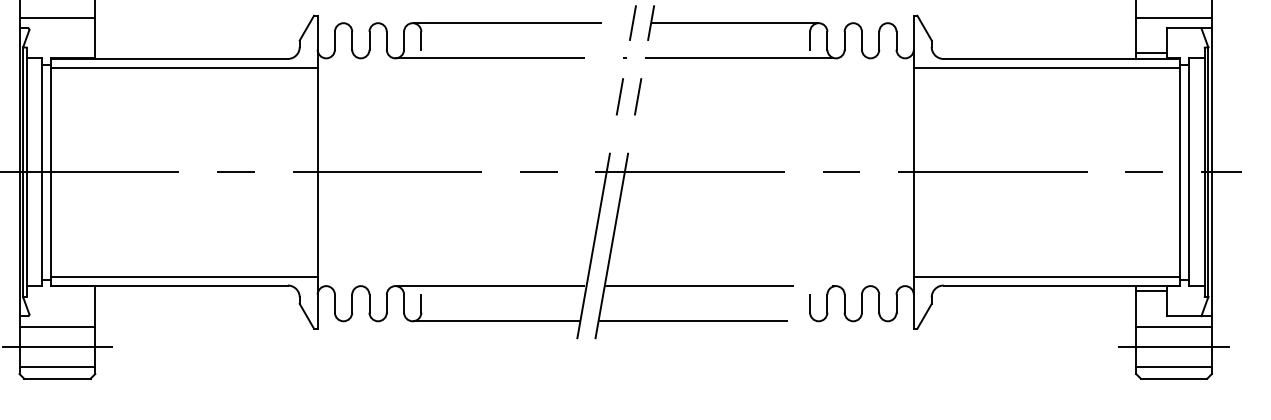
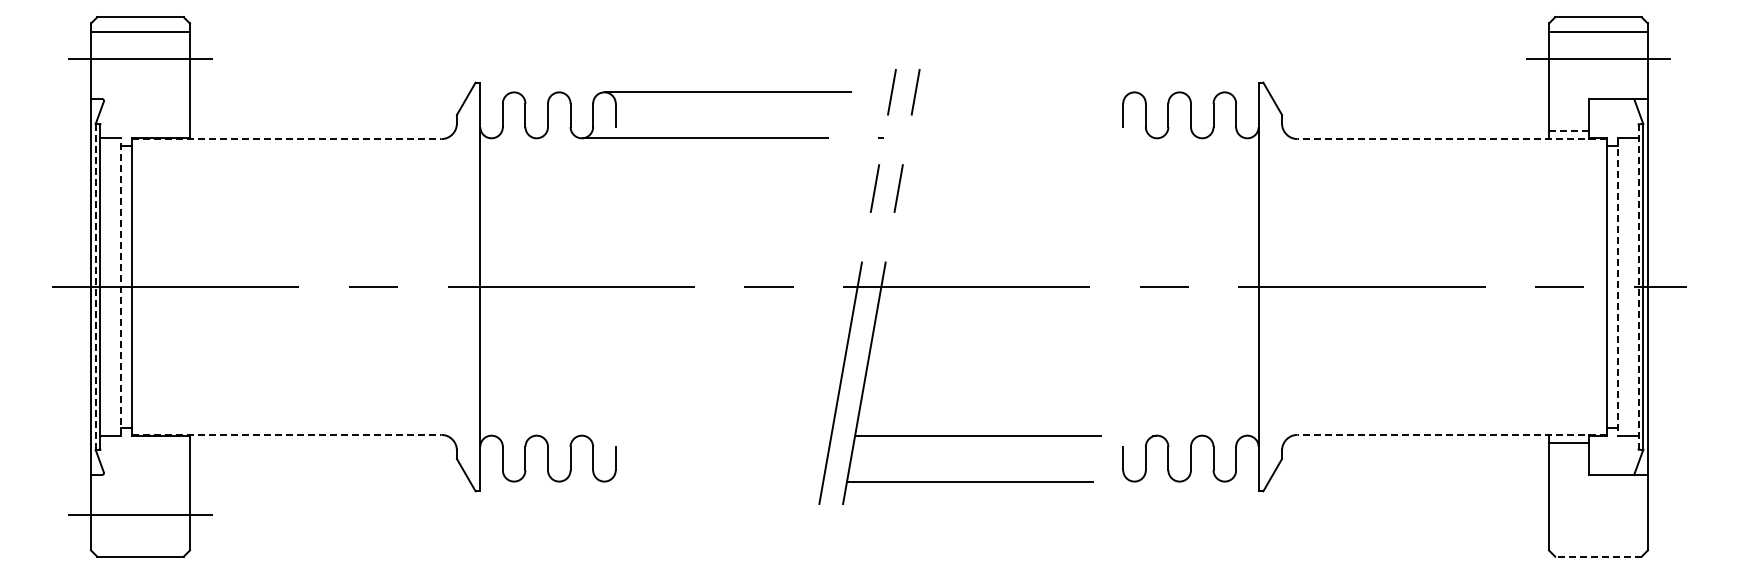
line: (57, 17) -> (140, 85), removed
line: (1174, 17) -> (1598, 85), removed
line: (734, 23) -> (1024, 92), removed
line: (1151, 53) -> (1568, 131), solid -> dashed
line: (740, 58) -> (1032, 138), removed
line: (169, 59) -> (286, 139), solid -> dashed
line: (1062, 59) -> (1452, 139), solid -> dashed
line: (184, 67) -> (306, 150), removed
line: (1046, 67) -> (1432, 150), removed
line: (22, 171) -> (95, 286), solid -> dashed
line: (42, 171) -> (120, 286), solid -> dashed
line: (1189, 172) -> (1618, 287), solid -> dashed
line: (1204, 172) -> (1638, 287), solid -> dashed
line: (184, 276) -> (306, 423), removed
line: (1046, 276) -> (1432, 423), removed
line: (169, 285) -> (286, 434), solid -> dashed
line: (490, 285) -> (706, 435), removed
line: (1062, 285) -> (1452, 434), solid -> dashed
line: (496, 321) -> (713, 481), removed
line: (57, 326) -> (140, 488), removed
line: (1174, 326) -> (1598, 488), removed
line: (1174, 347) -> (1598, 515), removed
line: (57, 367) -> (140, 541), removed
line: (1174, 367) -> (1598, 541), removed
line: (1173, 378) -> (1597, 556), solid -> dashed

